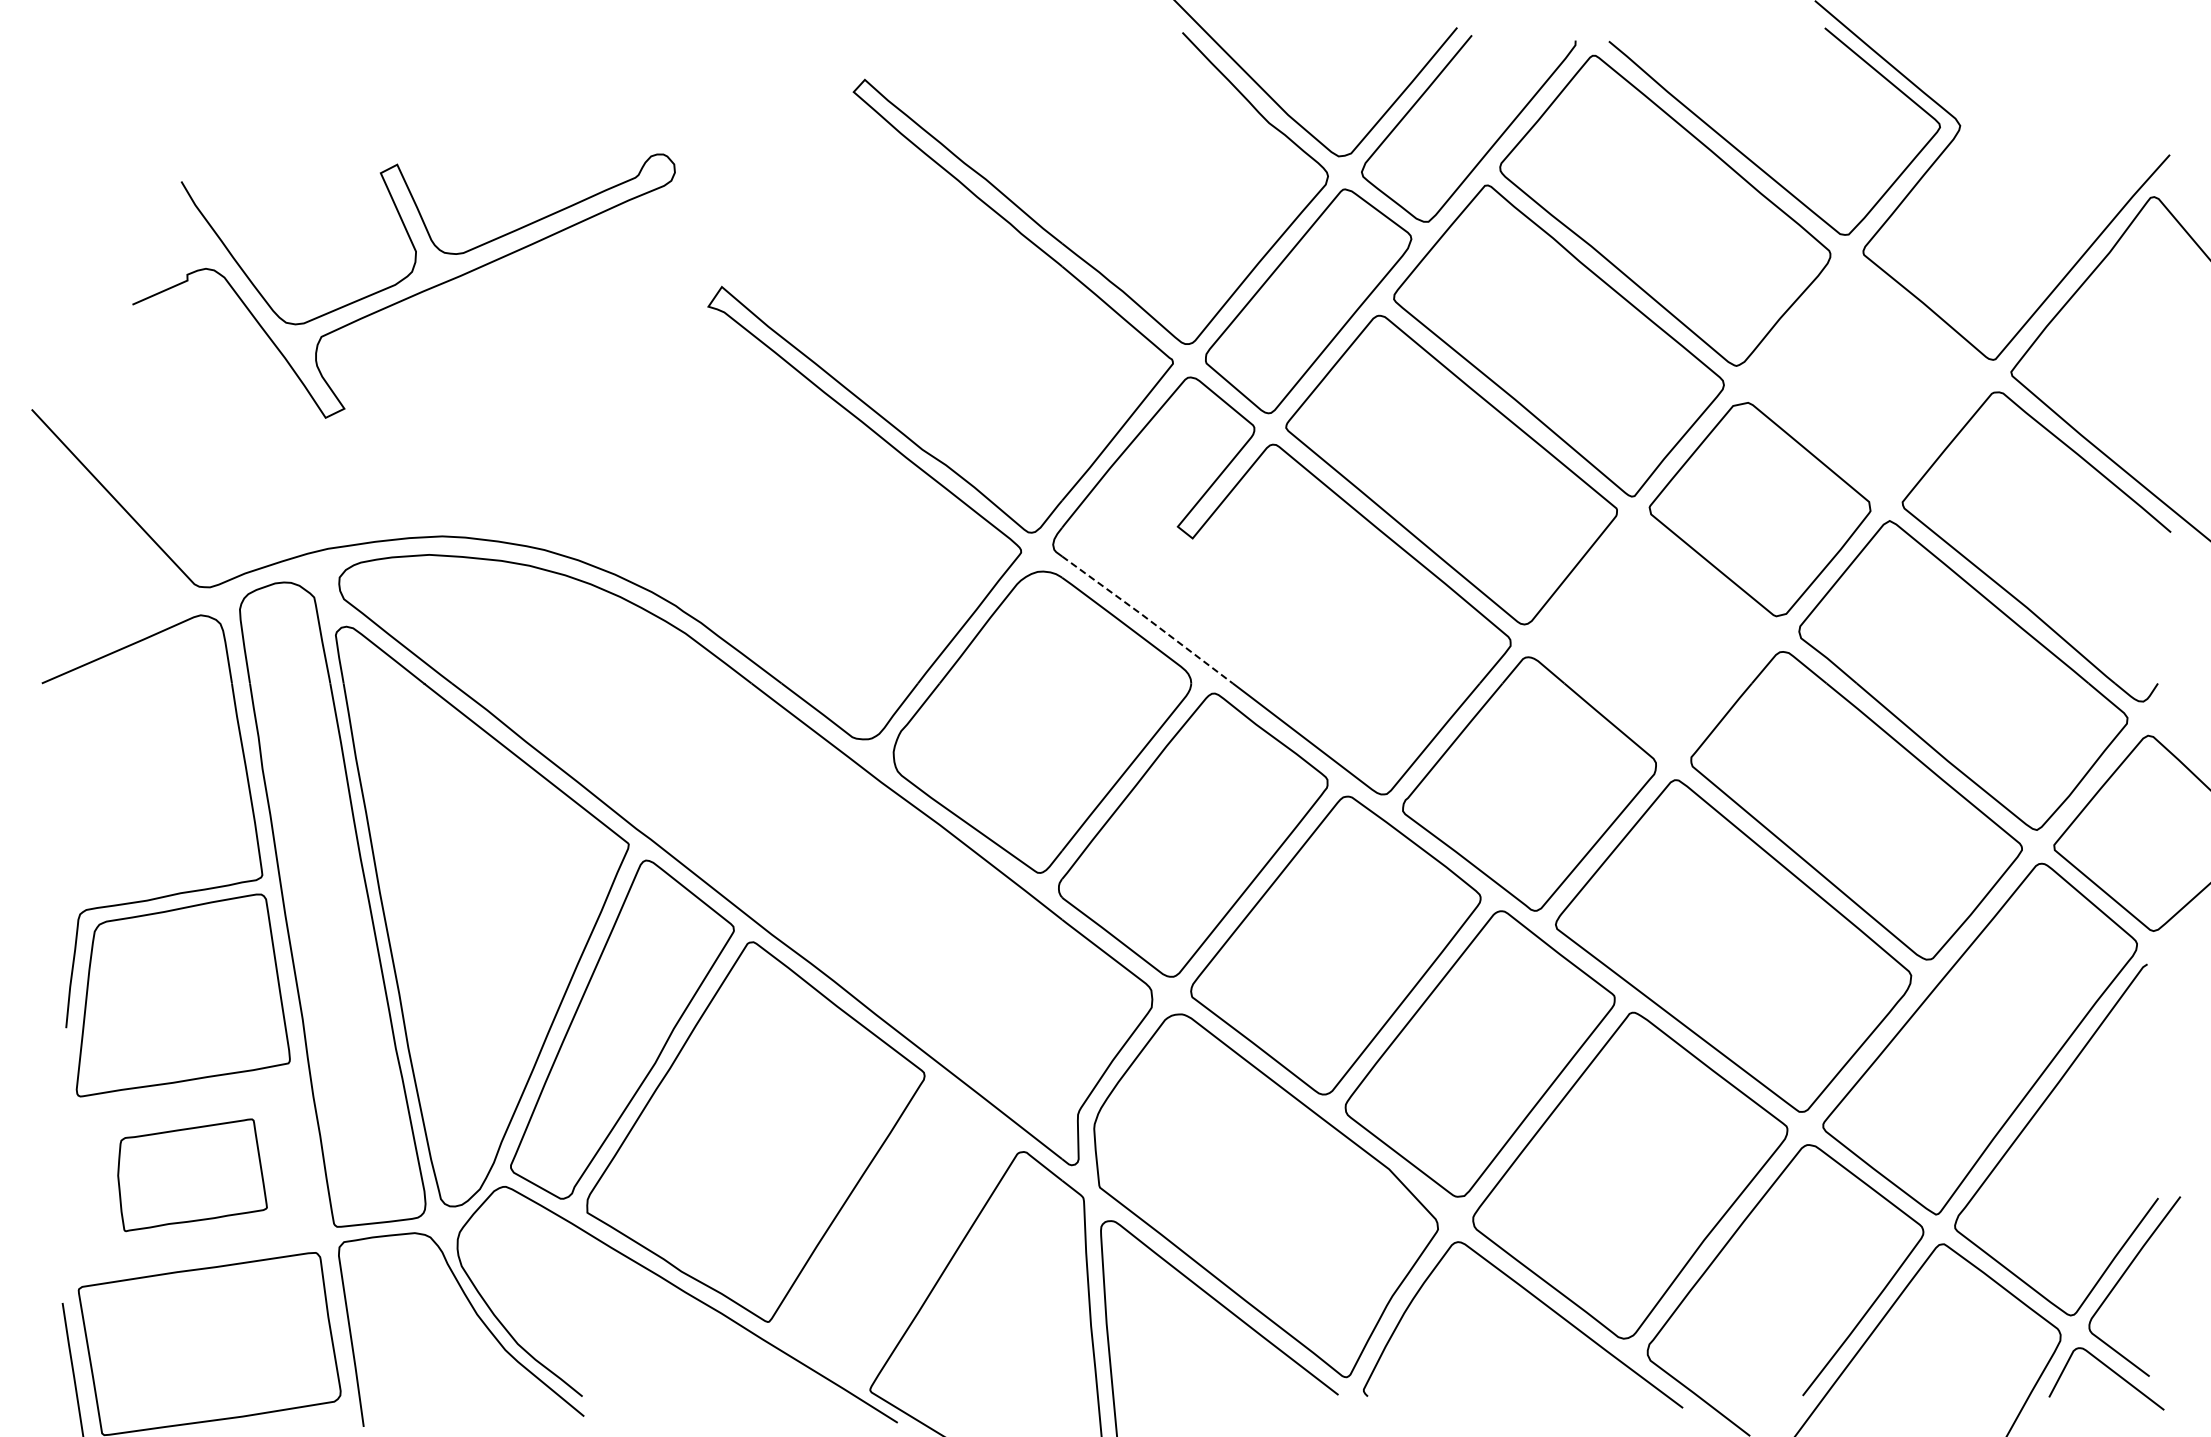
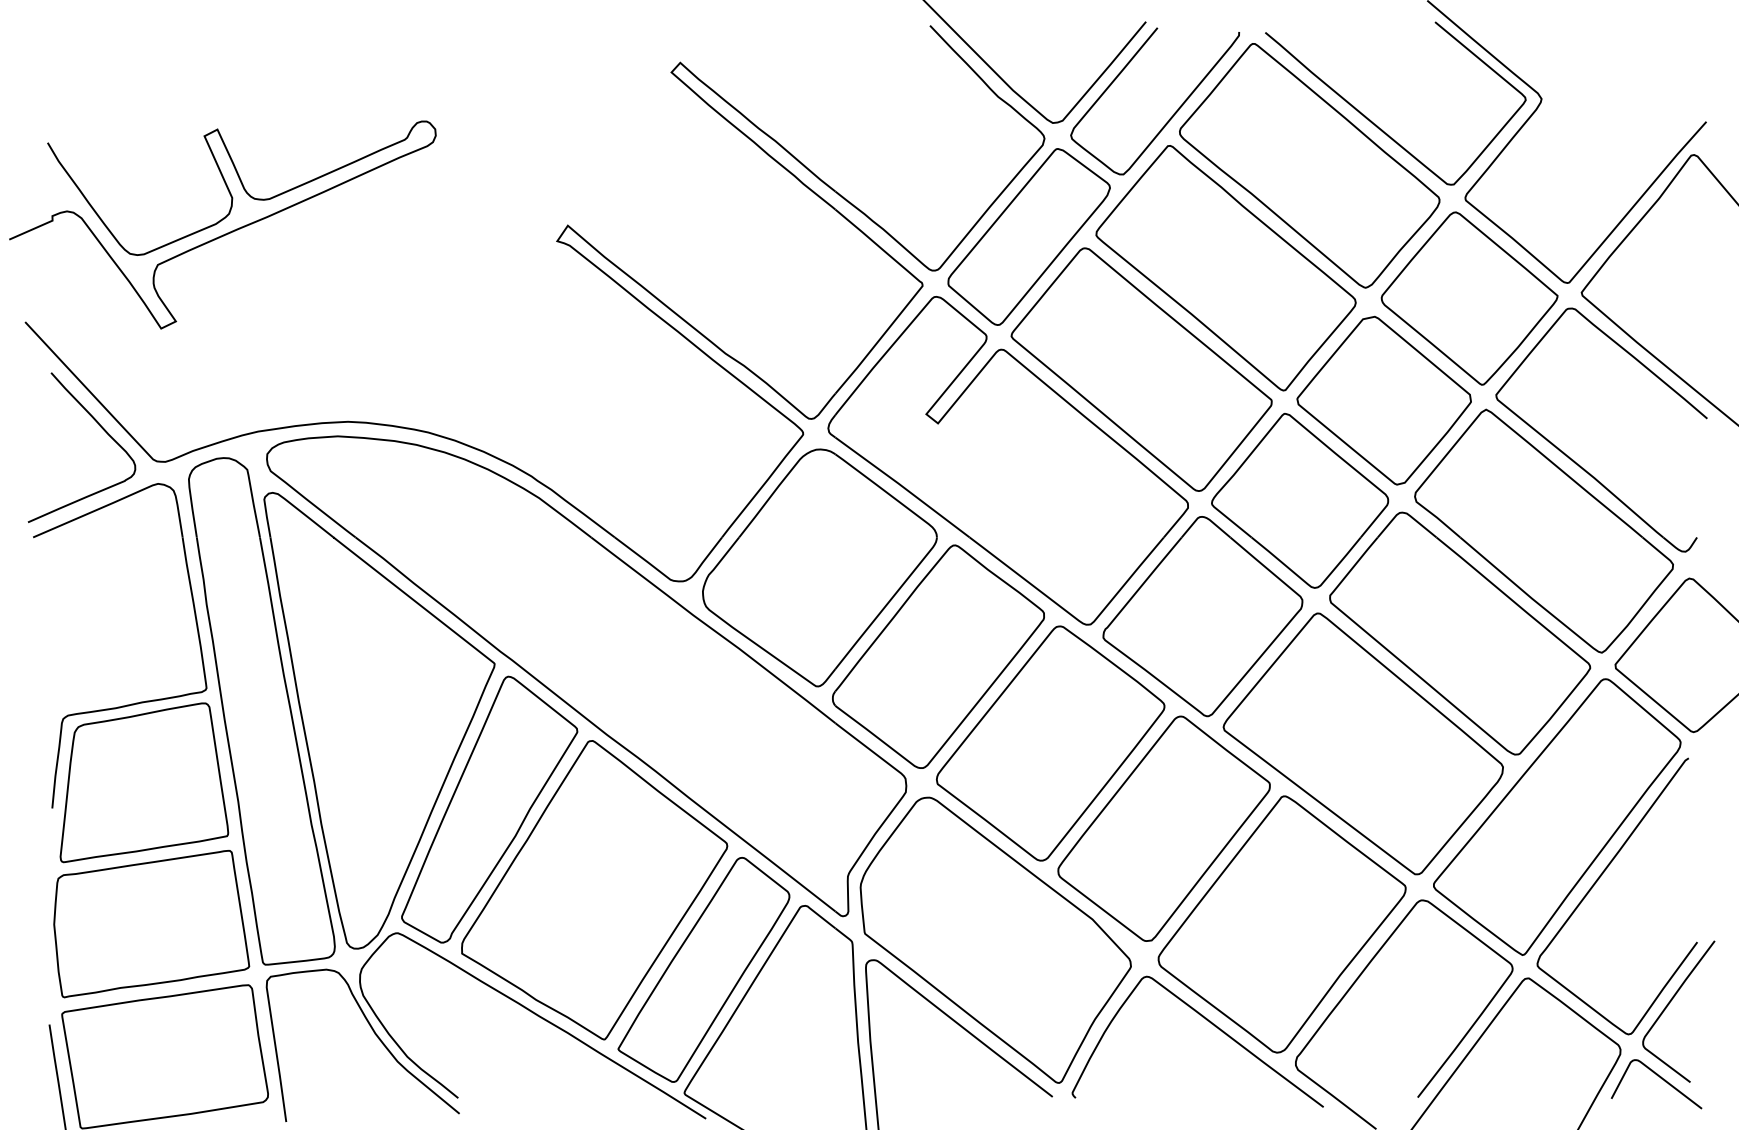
curve: (402, 281) -> (221, 221), moved
part: (1868, 379) -> (1469, 298), added
curve: (130, 546) -> (102, 429), added
line: (1147, 618) -> (902, 486), dashed -> solid
part: (1652, 636) -> (1299, 500), added
part: (192, 1175) -> (151, 924), size x1.67
part: (894, 1233) -> (703, 969), added

